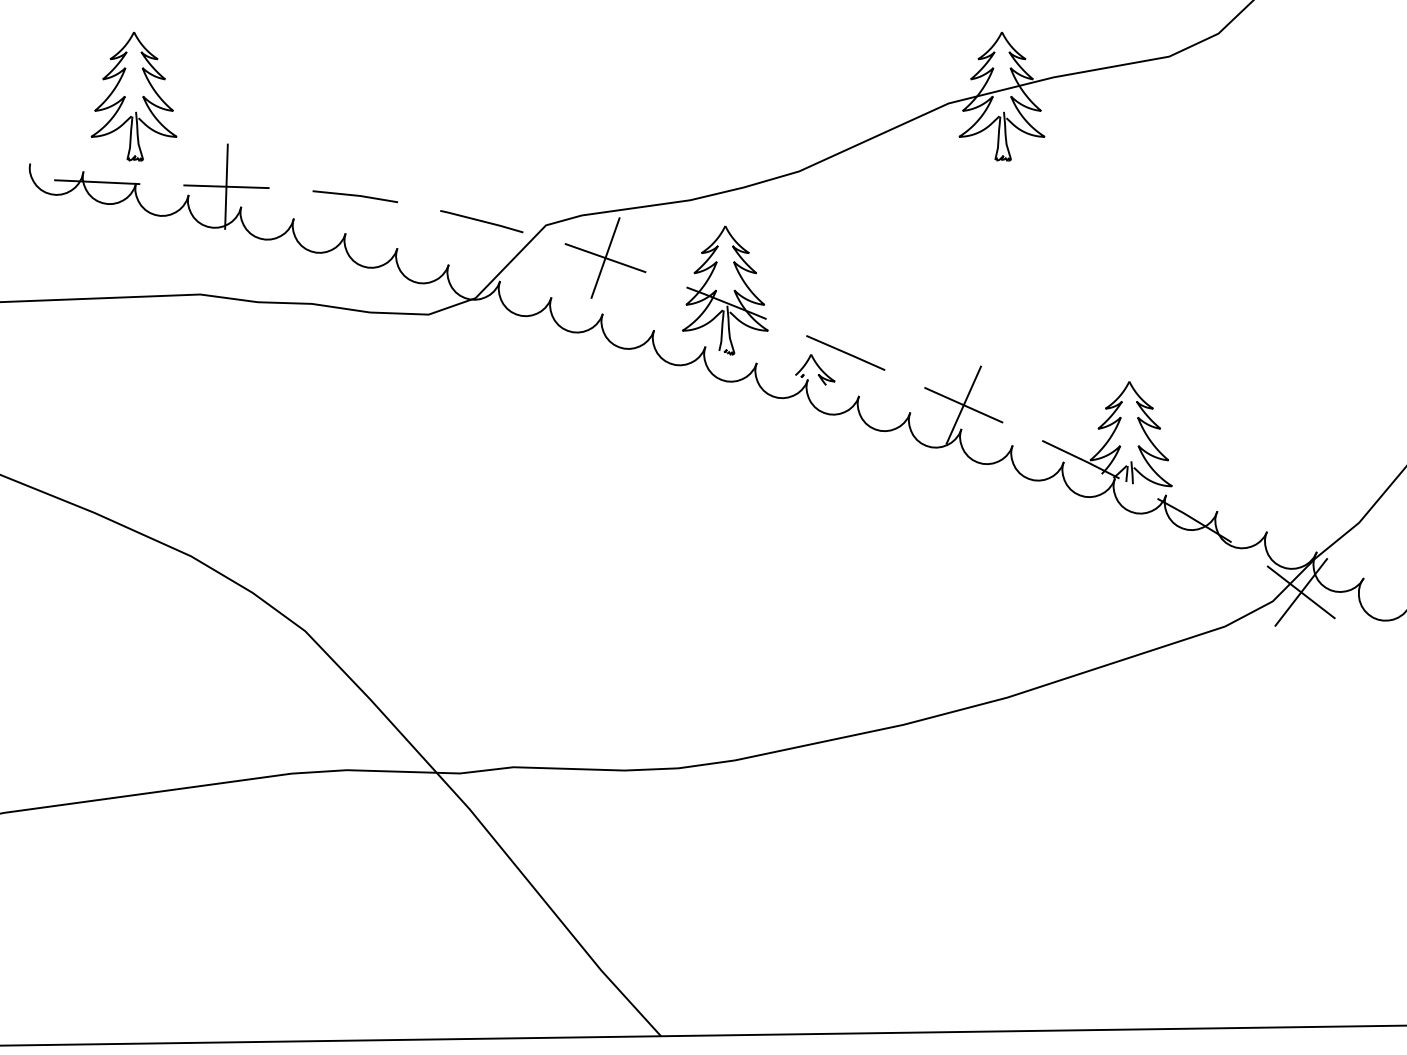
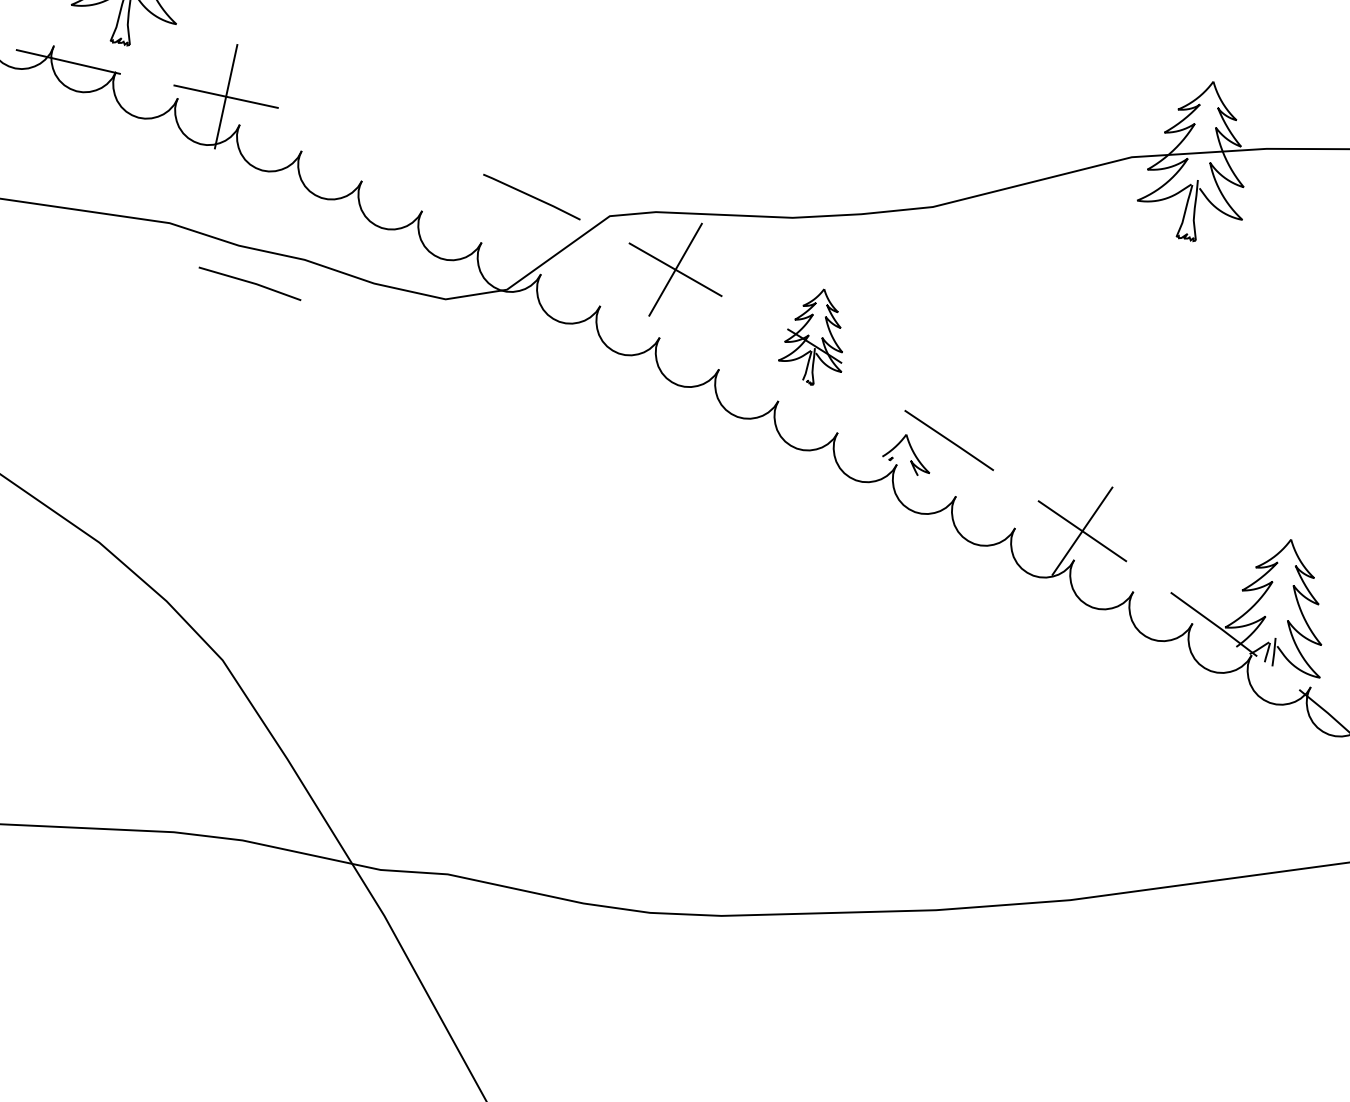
line: (355, 196) -> (250, 283), moved
part: (725, 290) -> (815, 336), size x0.6

